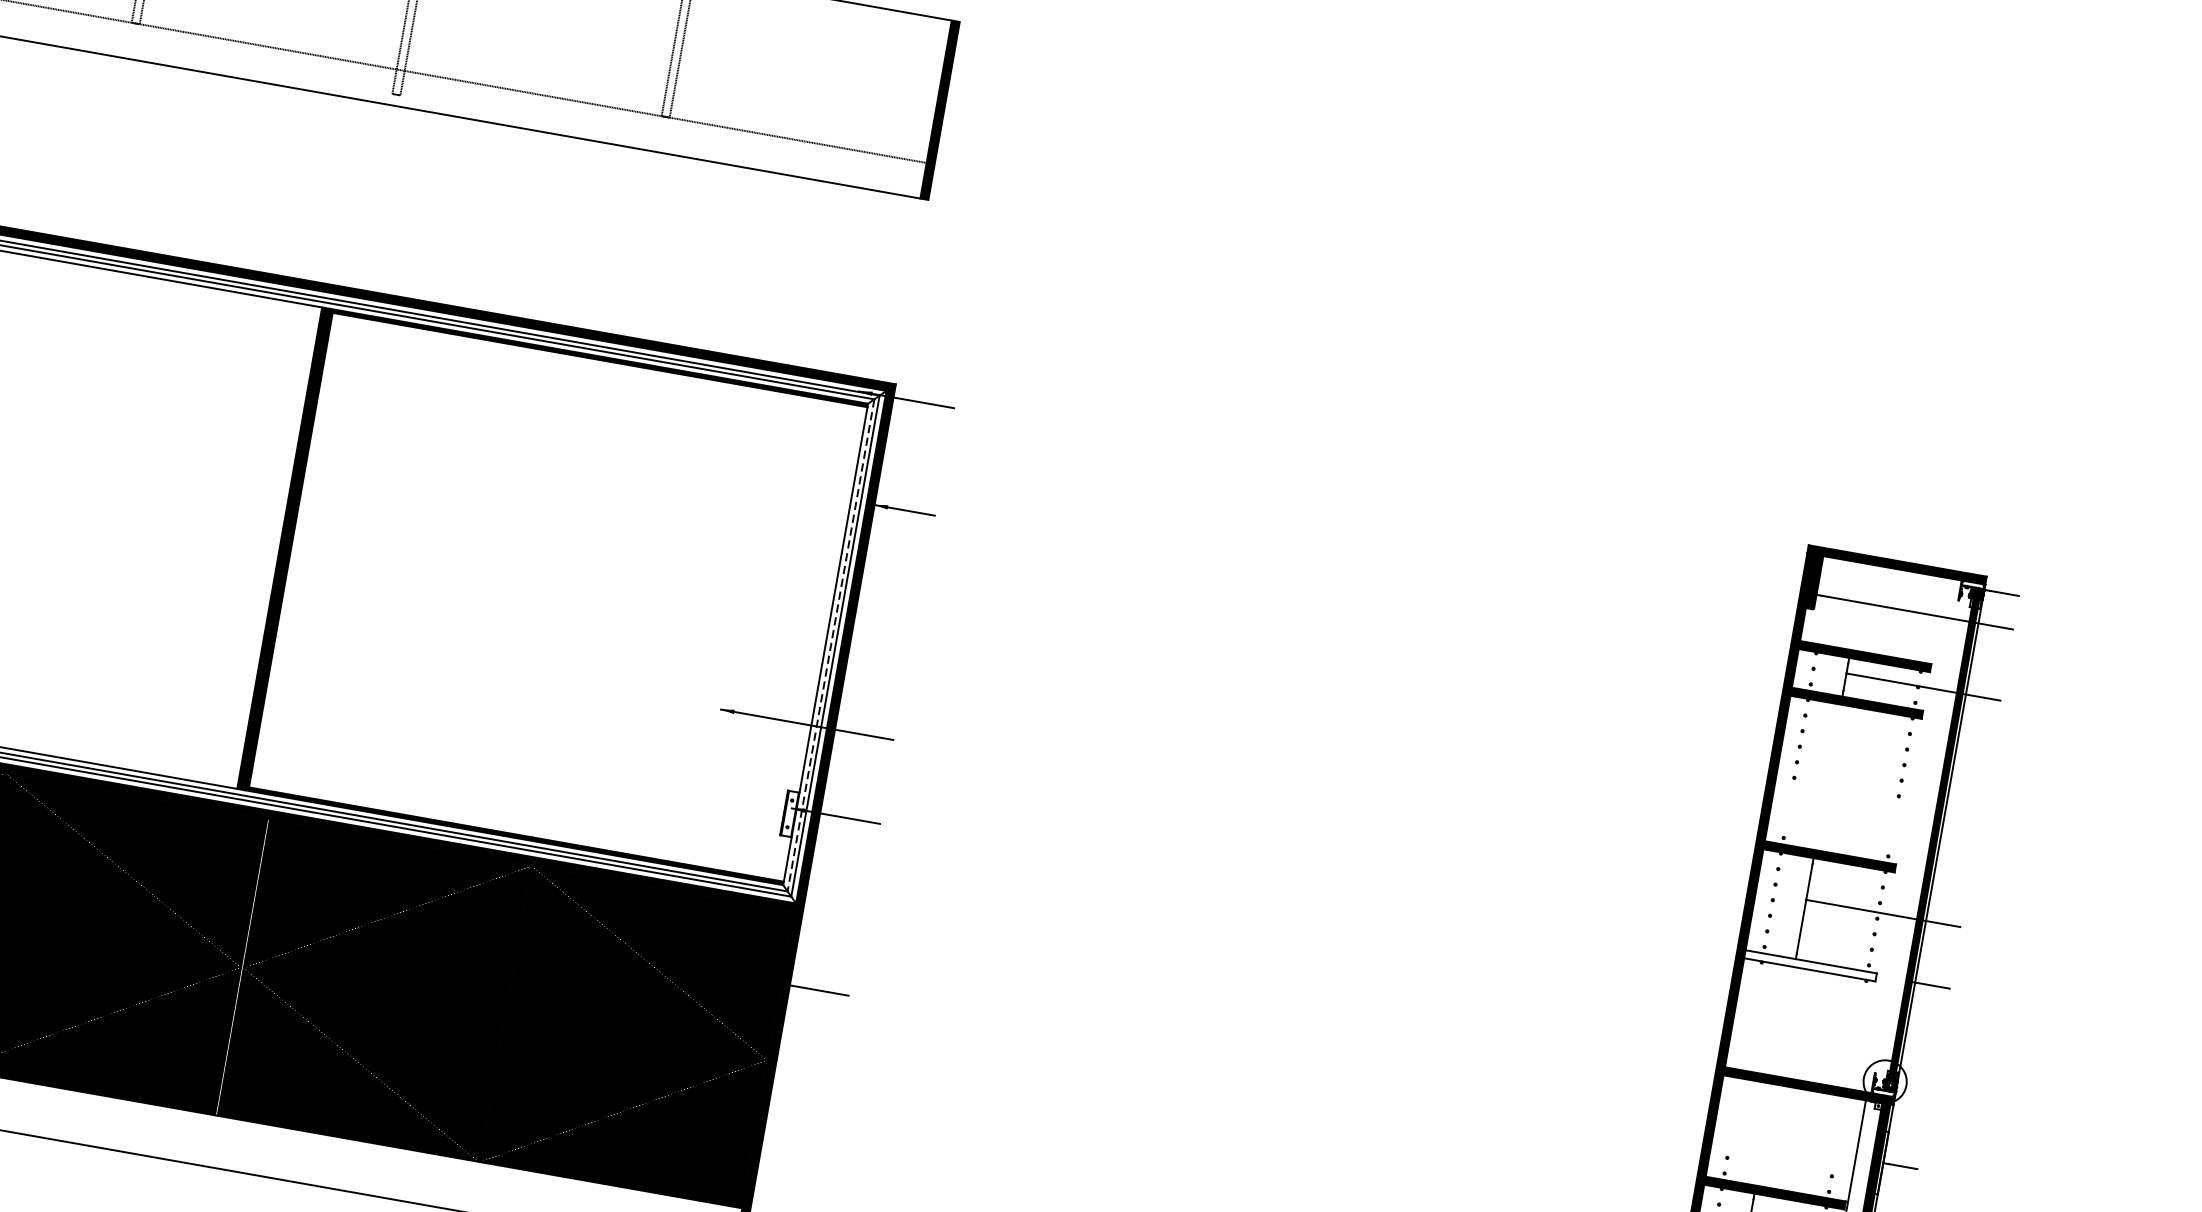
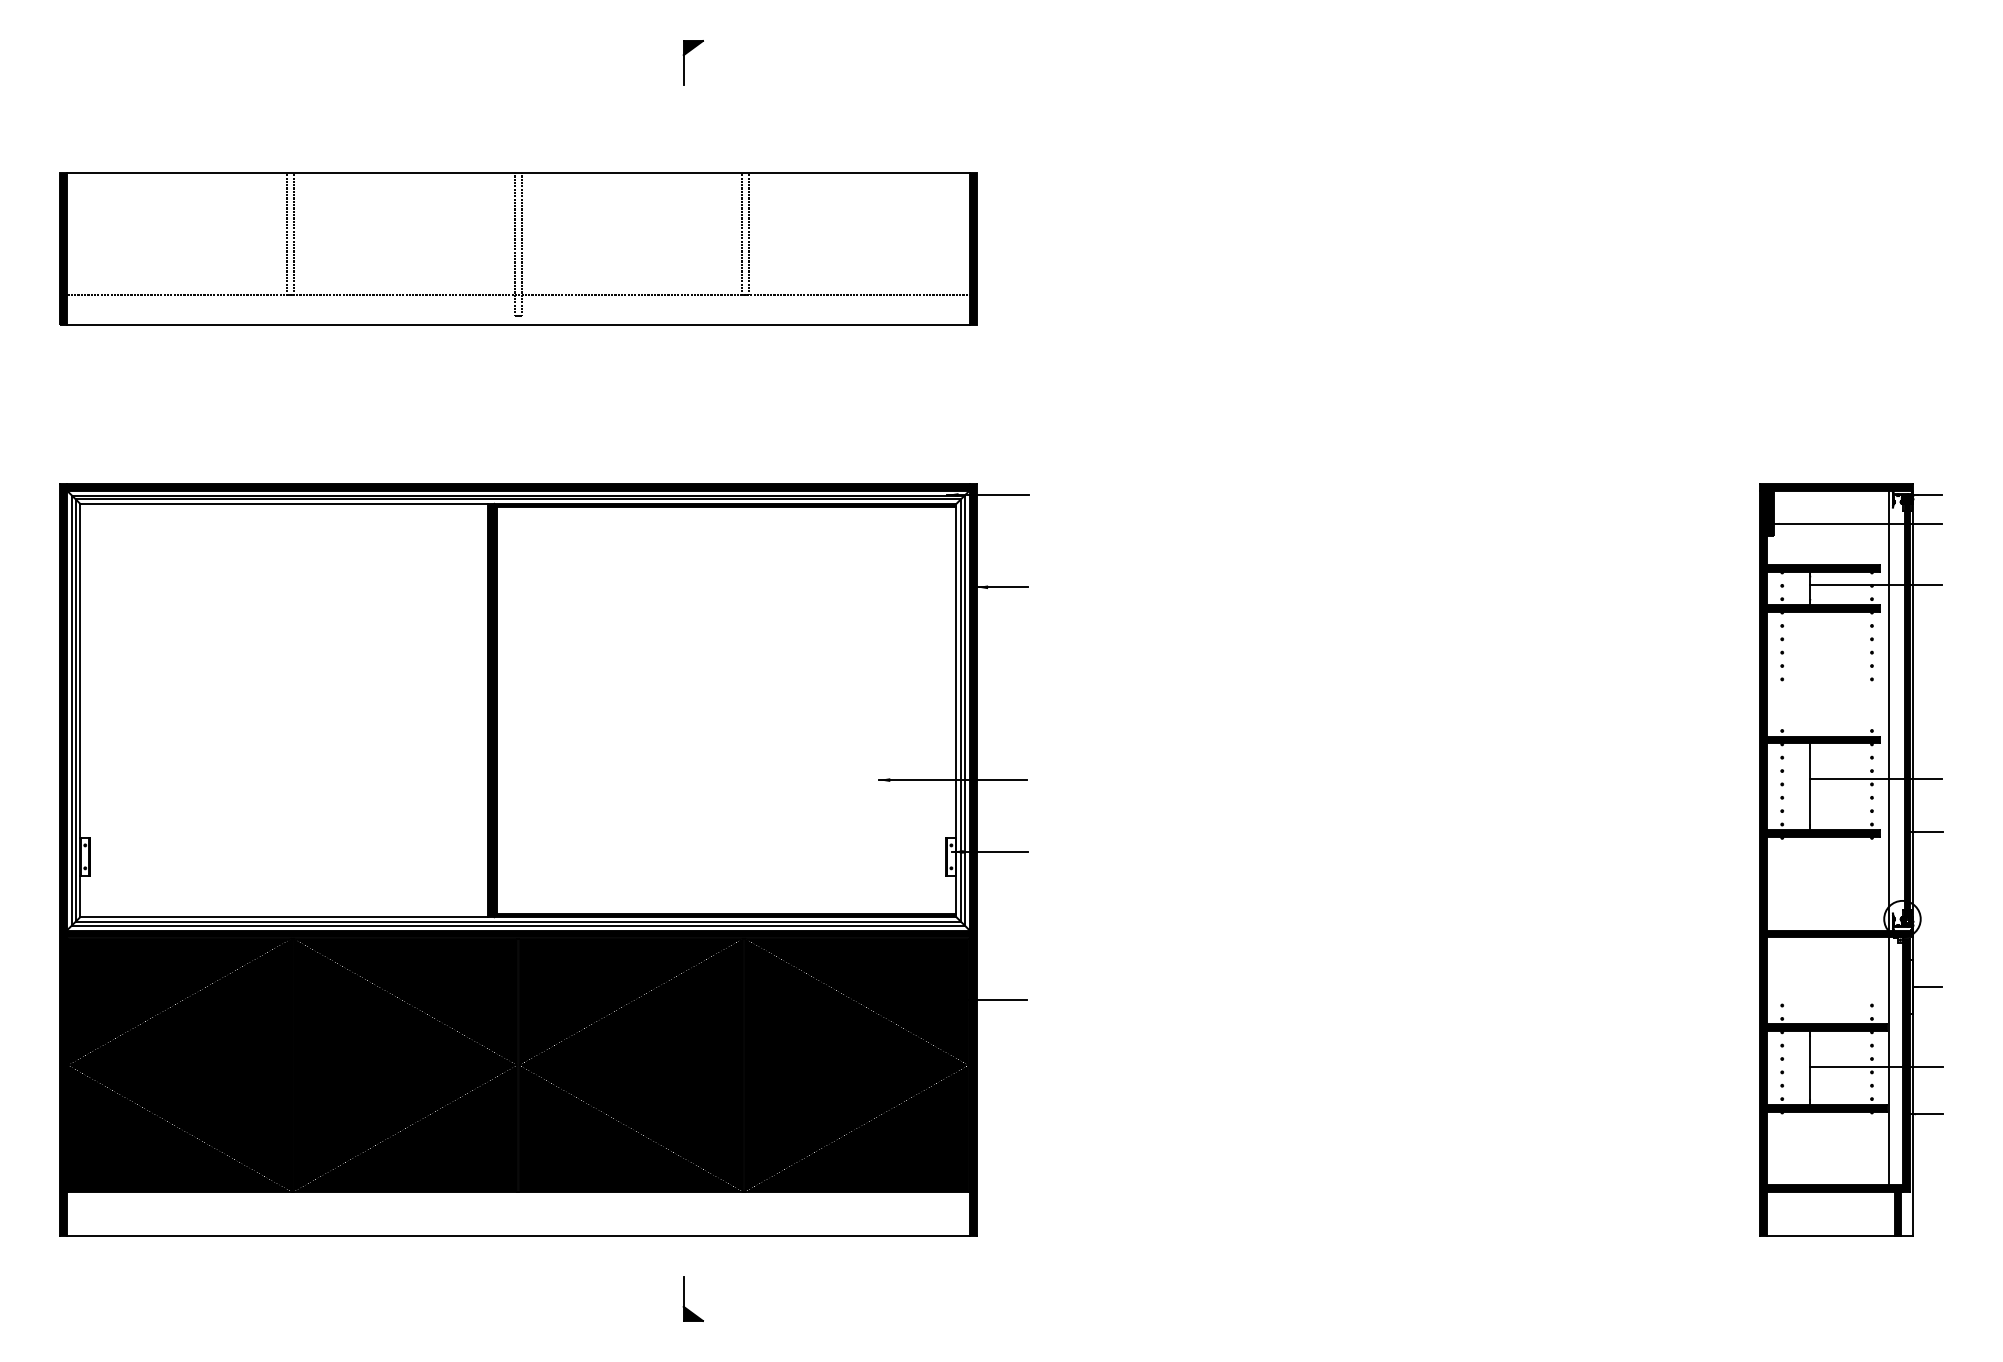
line: (830, 646) -> (960, 711), dashed -> solid
line: (1912, 836) -> (1889, 710), added
fill: (1809, 965) -> (1822, 833), added

